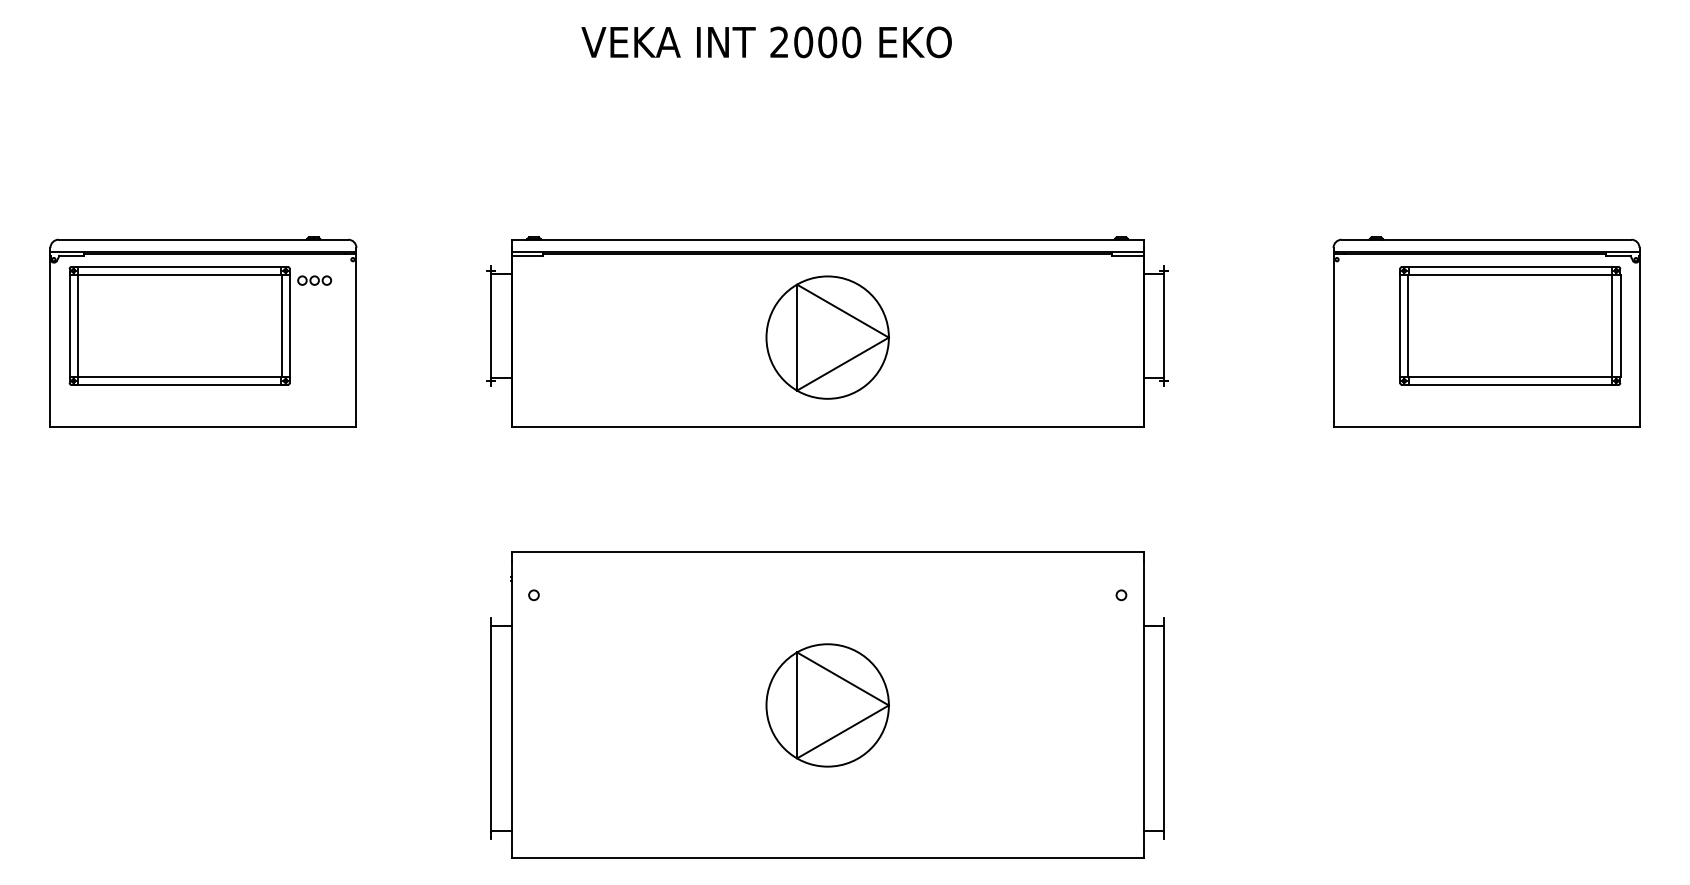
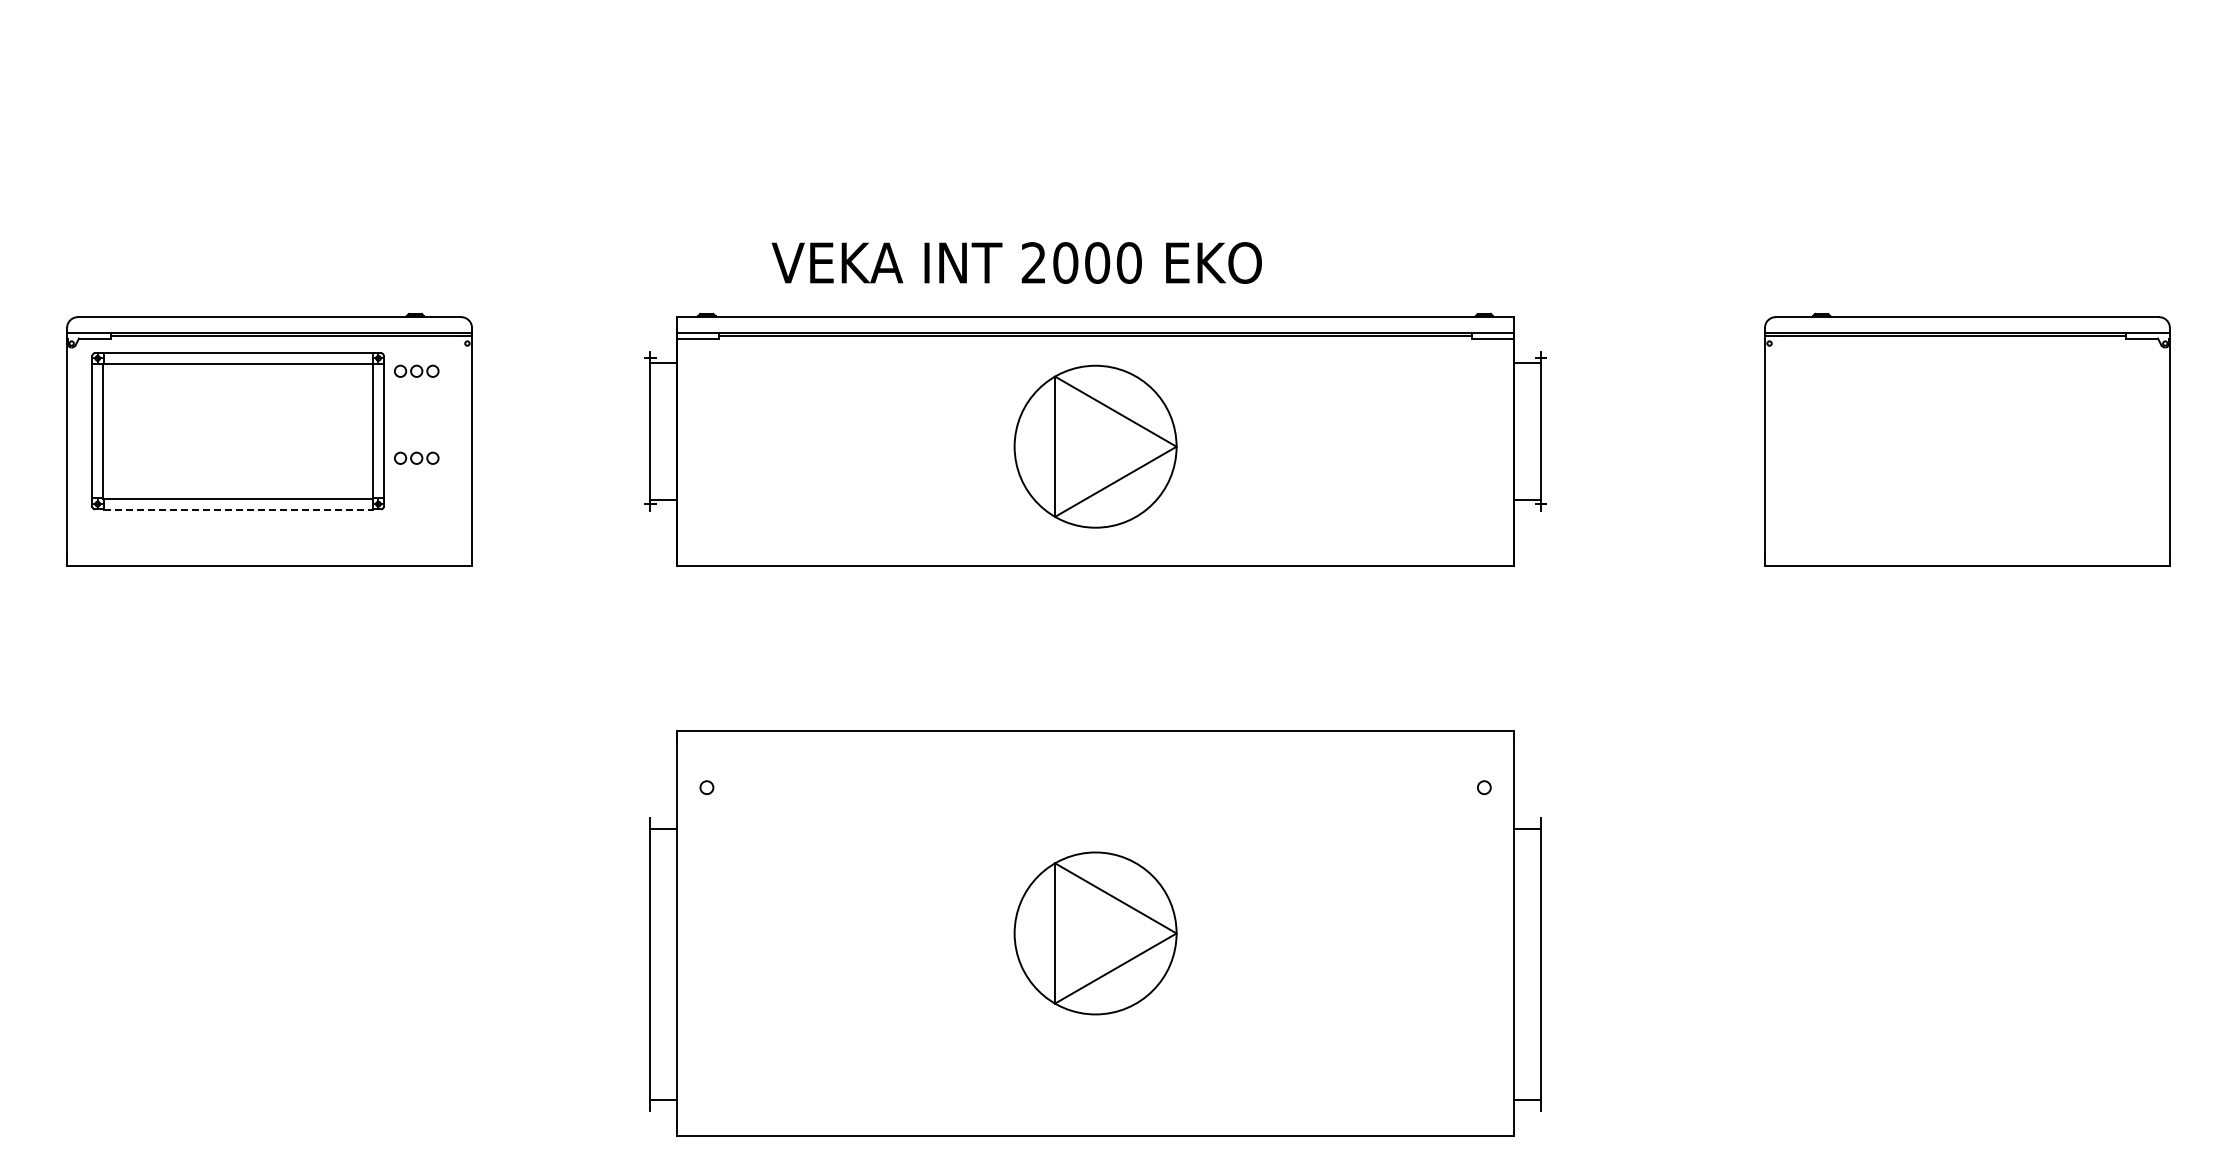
text: (766, 41) -> (1016, 262), moved
part: (1510, 326) -> (1998, 431), removed
part: (314, 345) -> (416, 457), added
line: (179, 385) -> (238, 509), solid -> dashed

